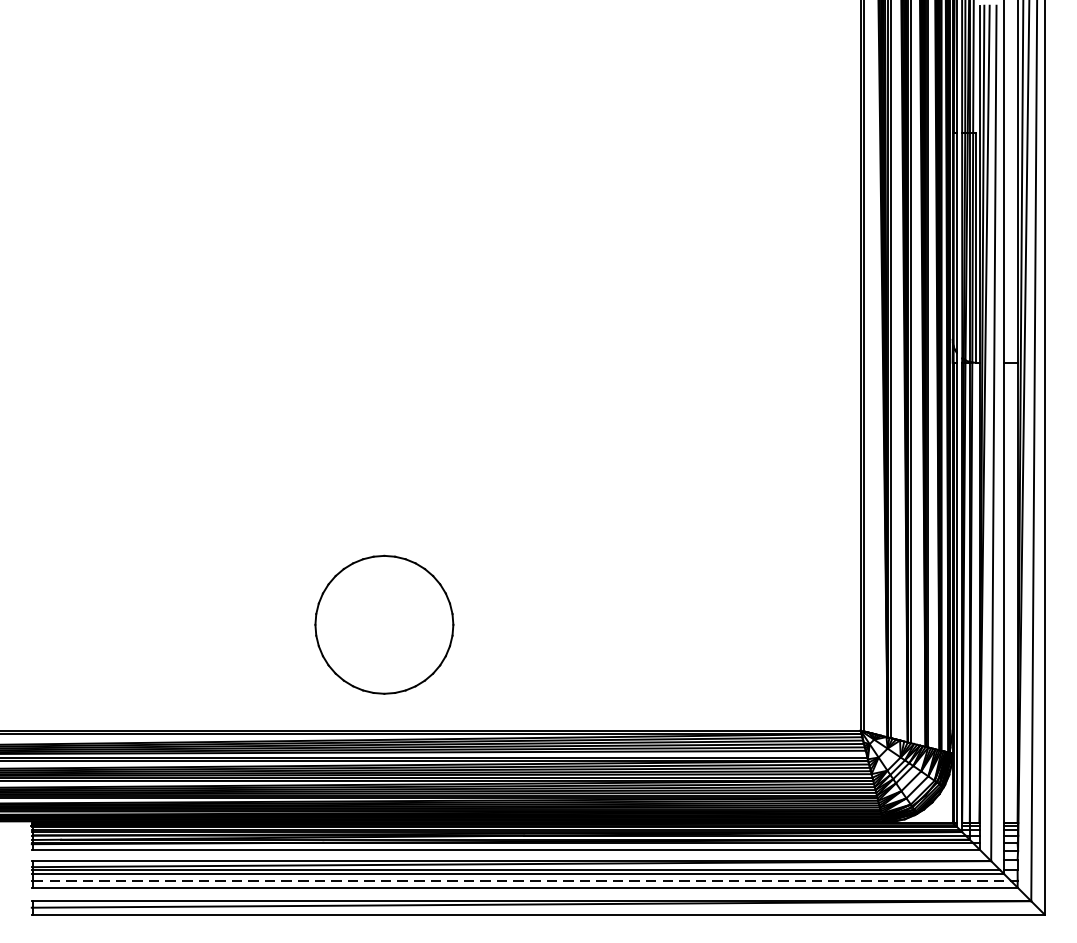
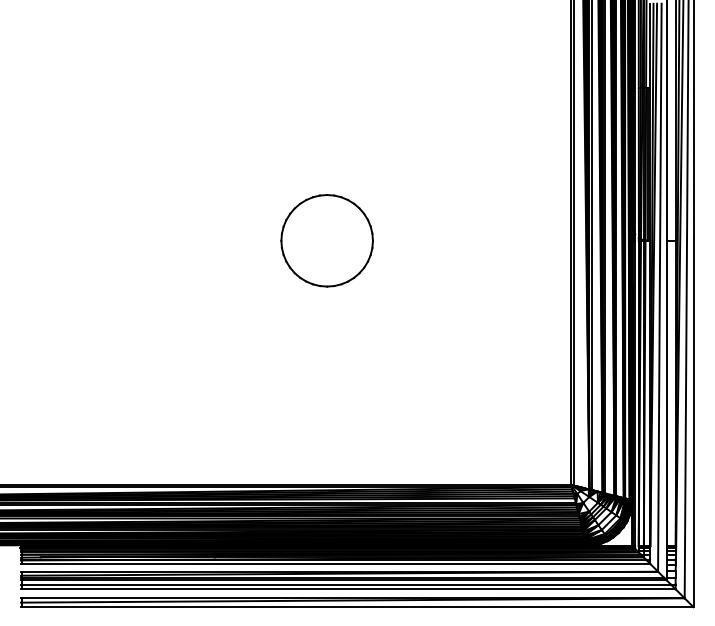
part: (383, 624) -> (326, 240), moved
line: (521, 880) -> (346, 584), dashed -> solid

